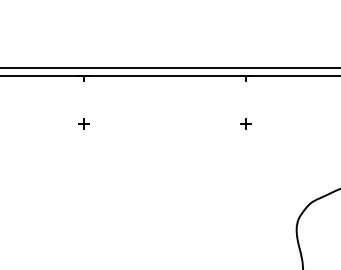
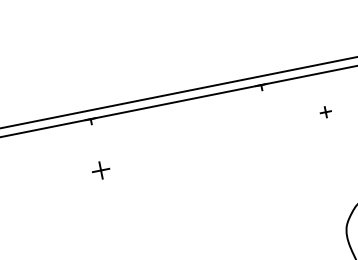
part: (83, 123) -> (100, 169), size x1.6
part: (245, 123) -> (325, 111), moved

